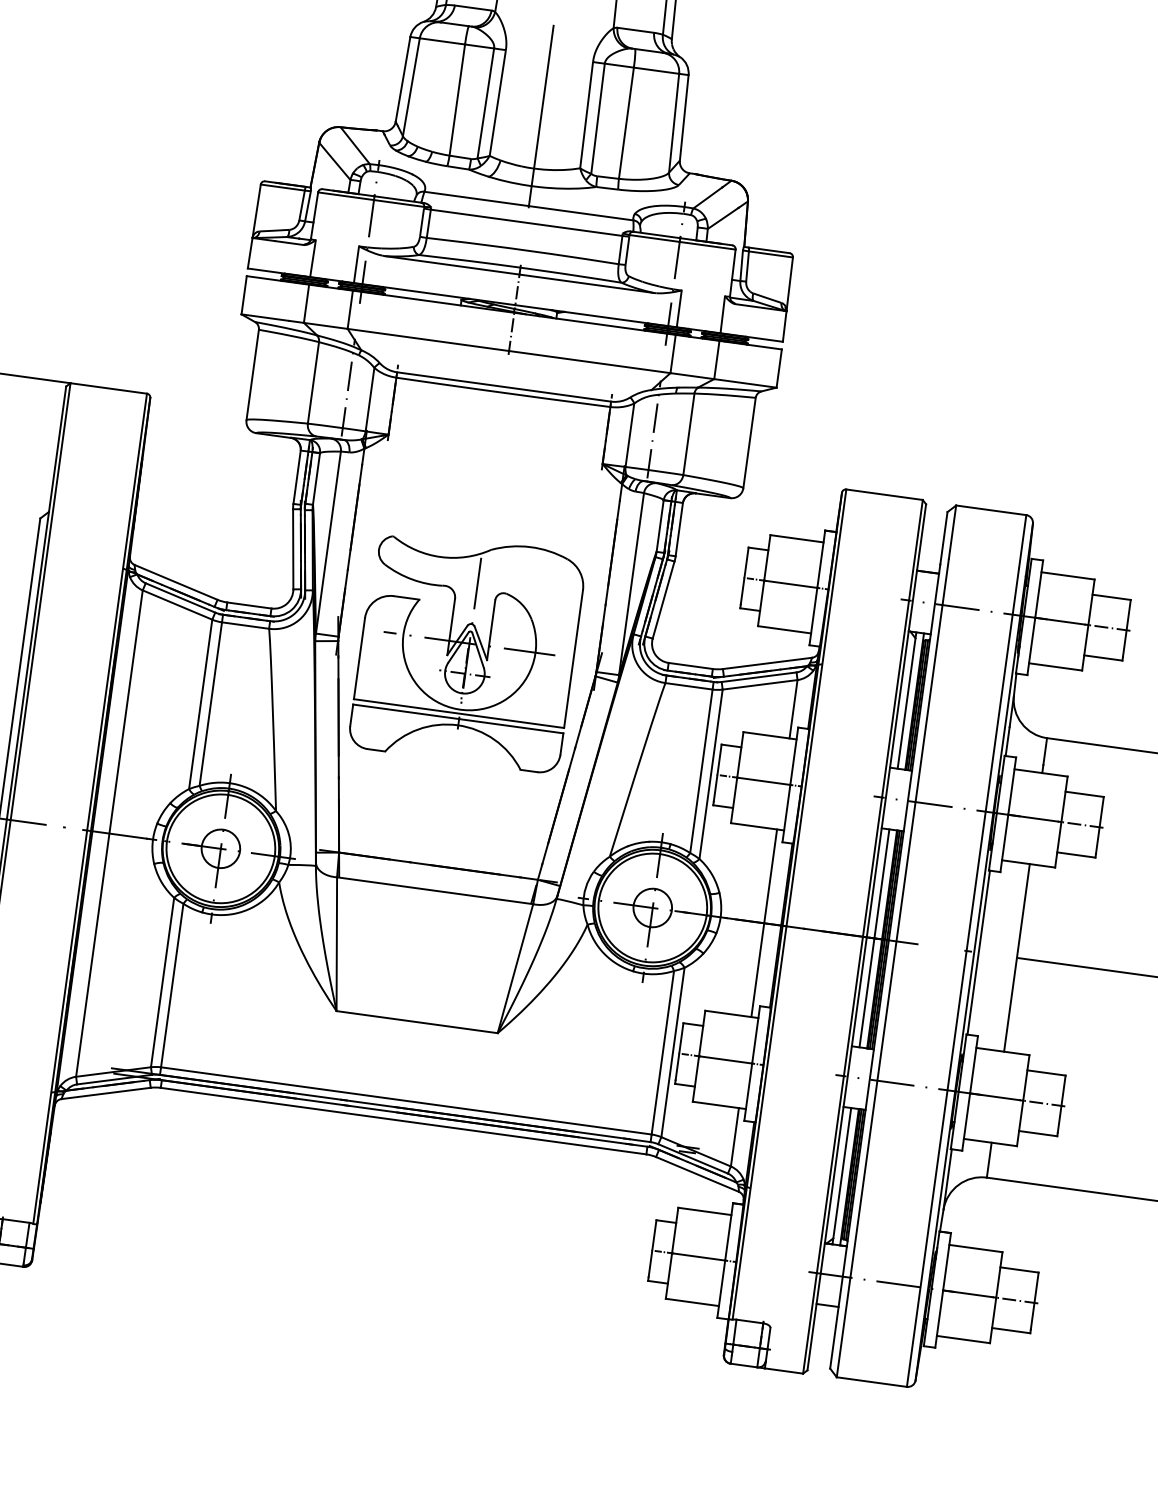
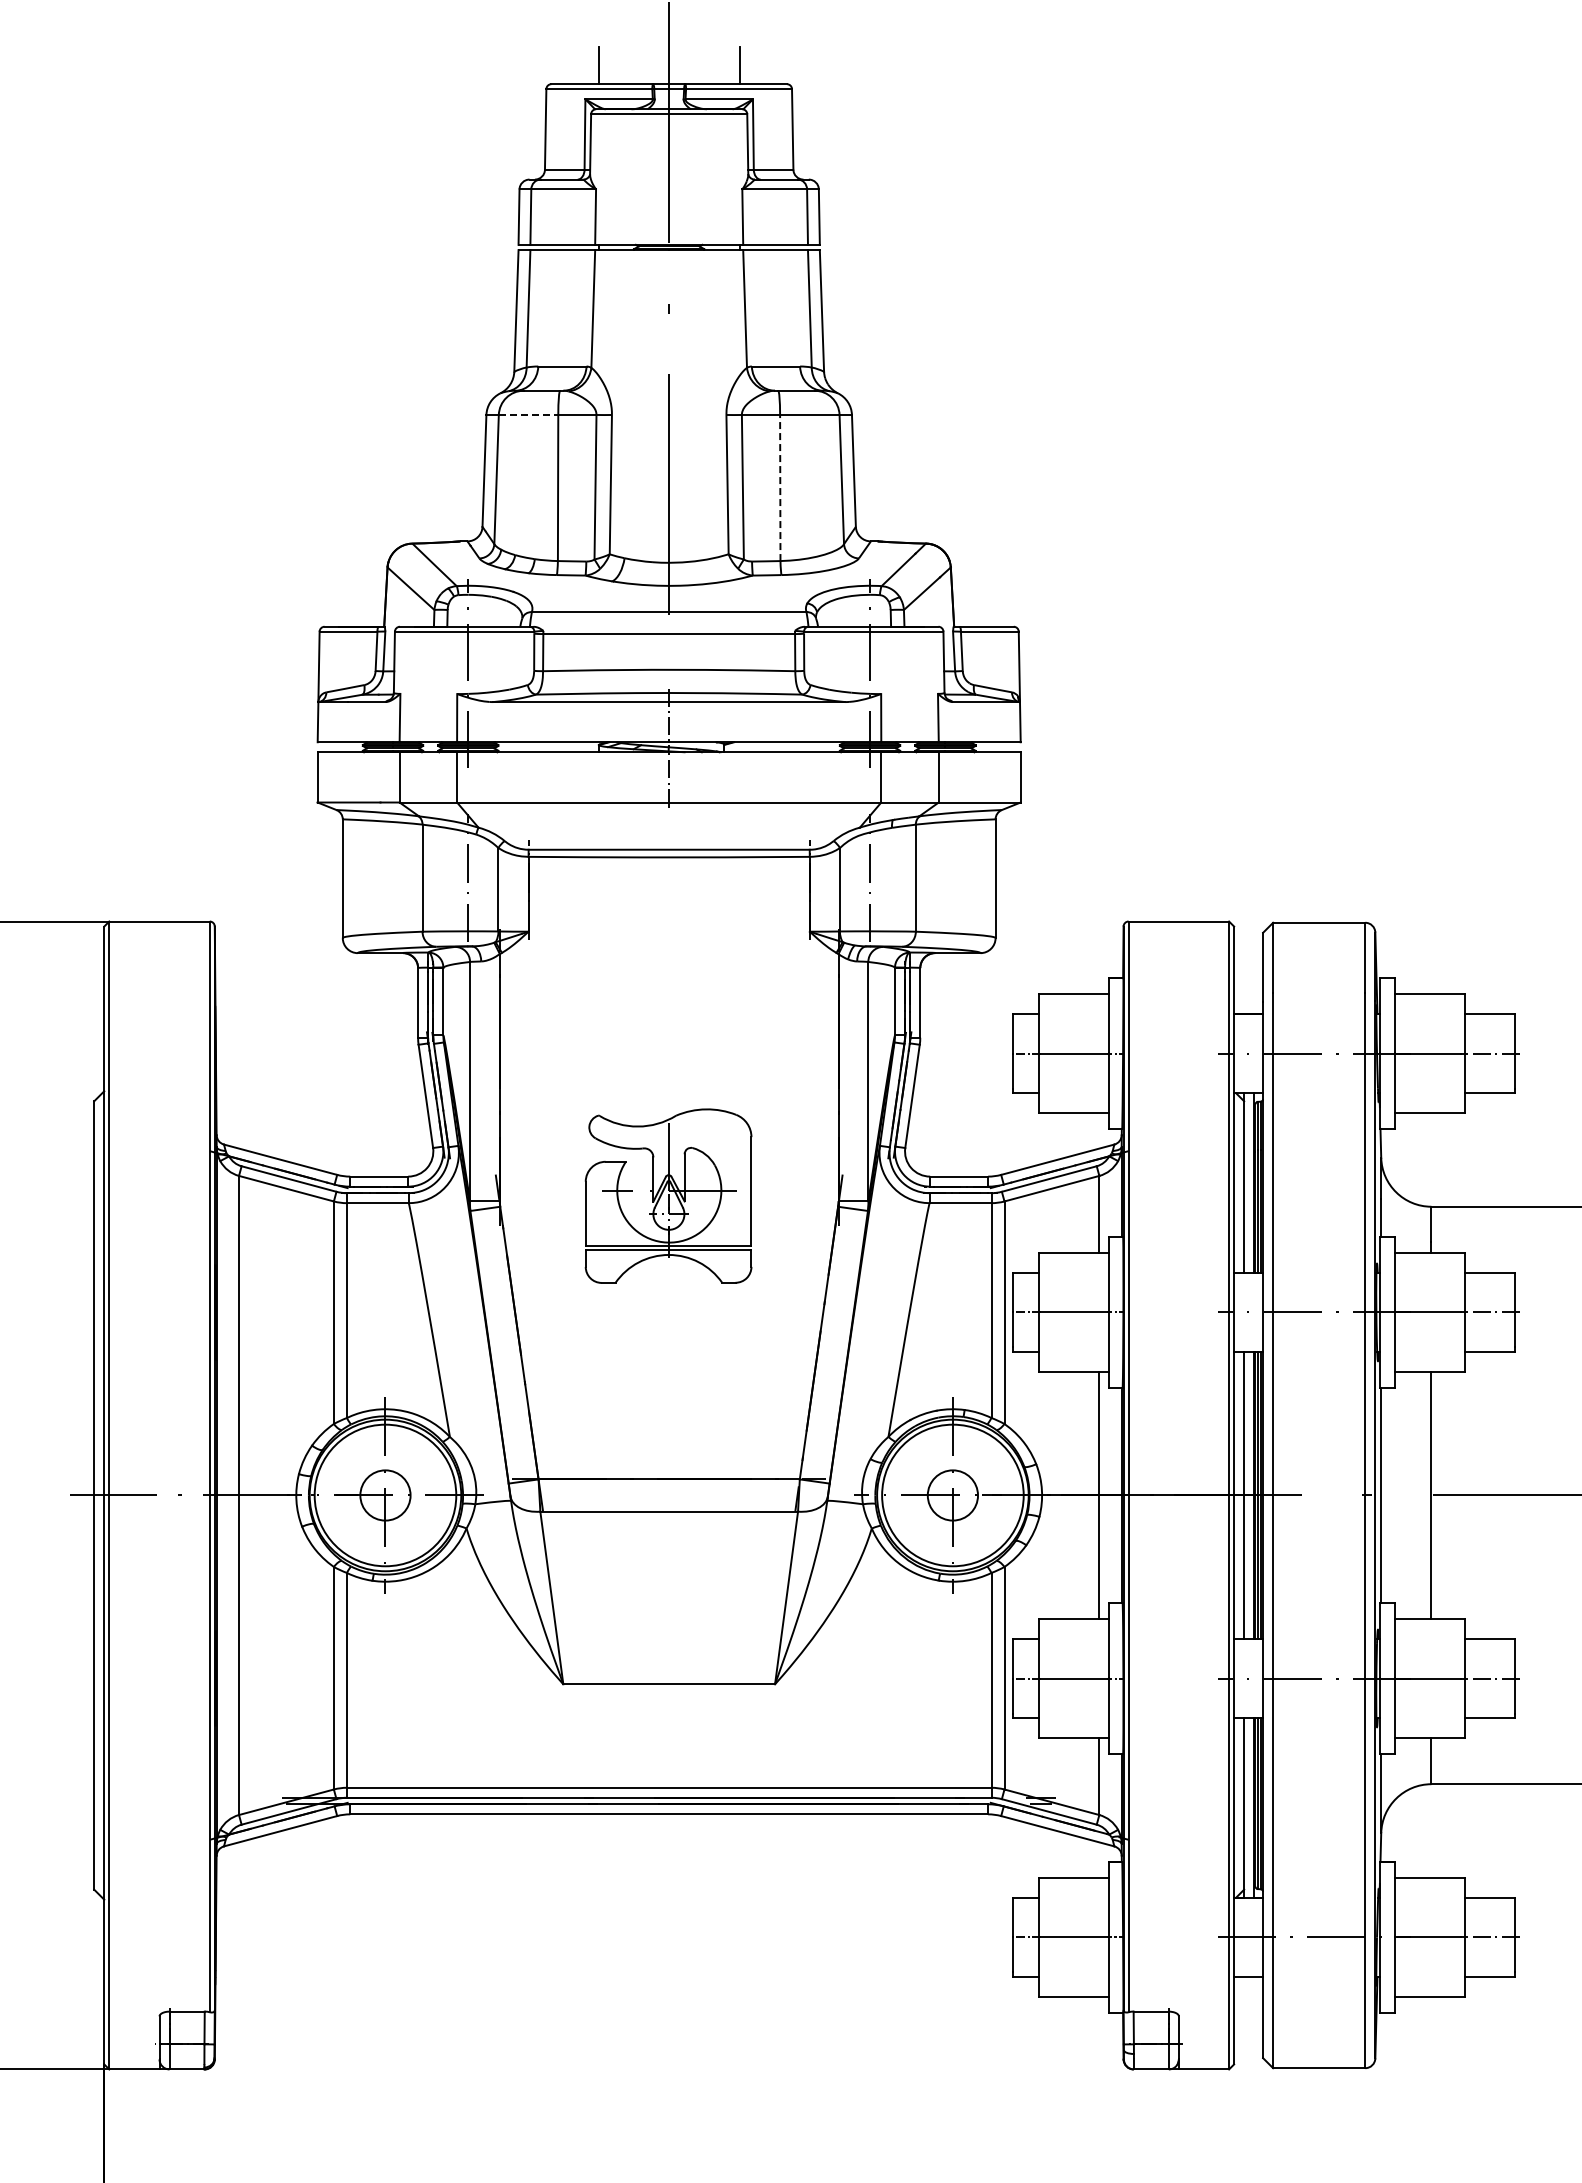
line: (442, 41) -> (528, 414), solid -> dashed
line: (626, 122) -> (780, 487), solid -> dashed
part: (467, 650) -> (668, 1195), size x0.6

